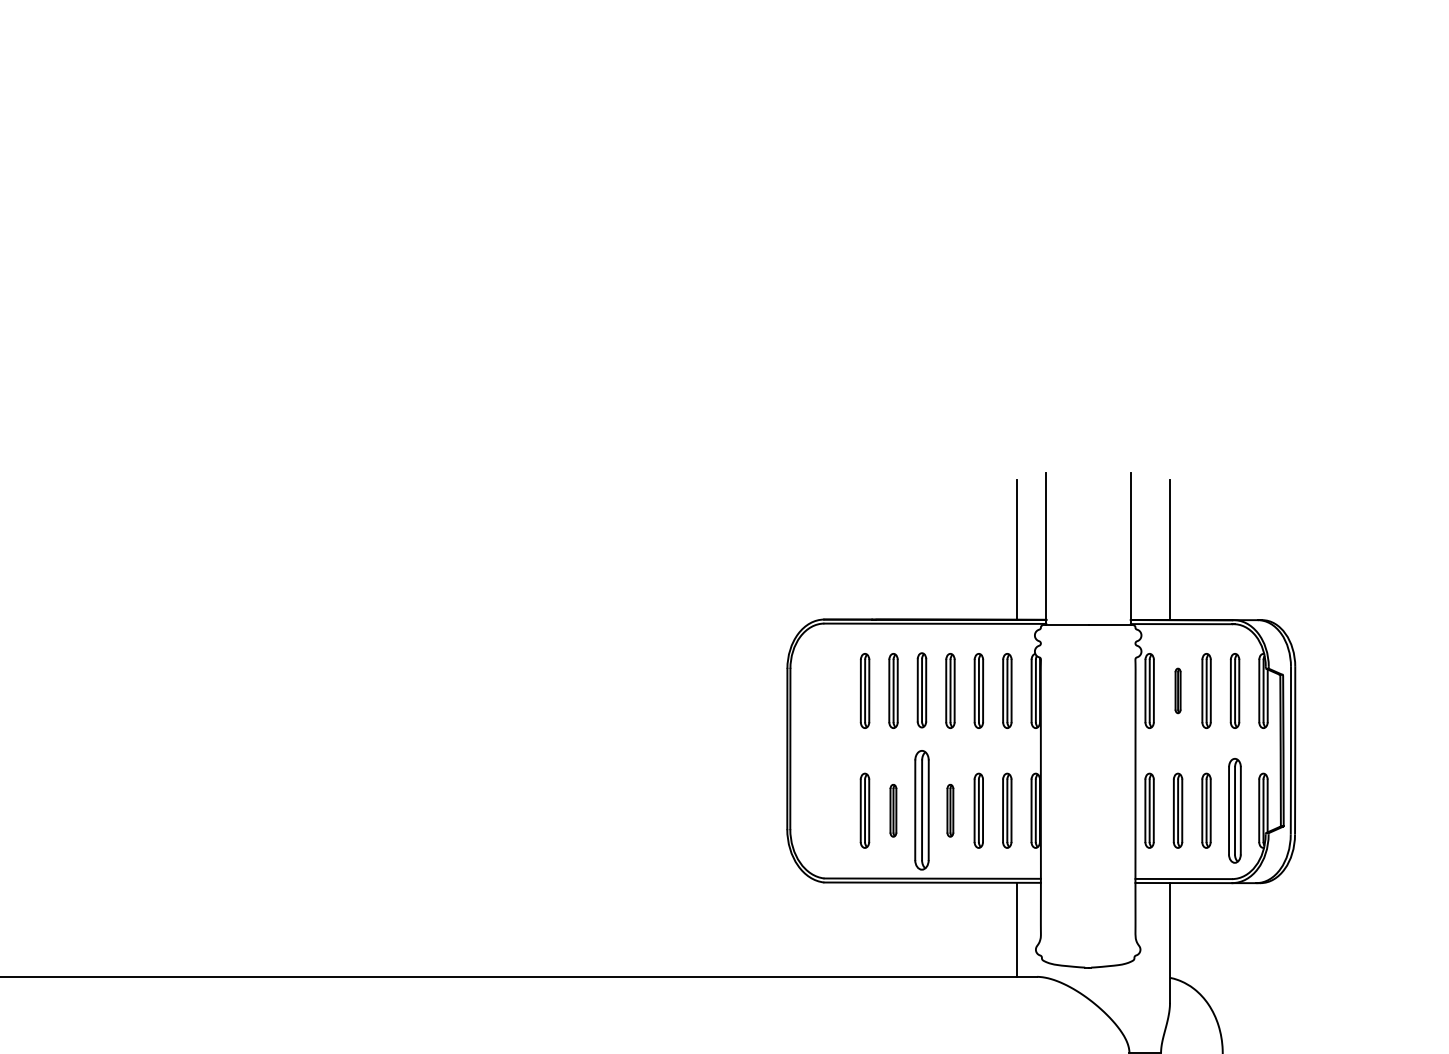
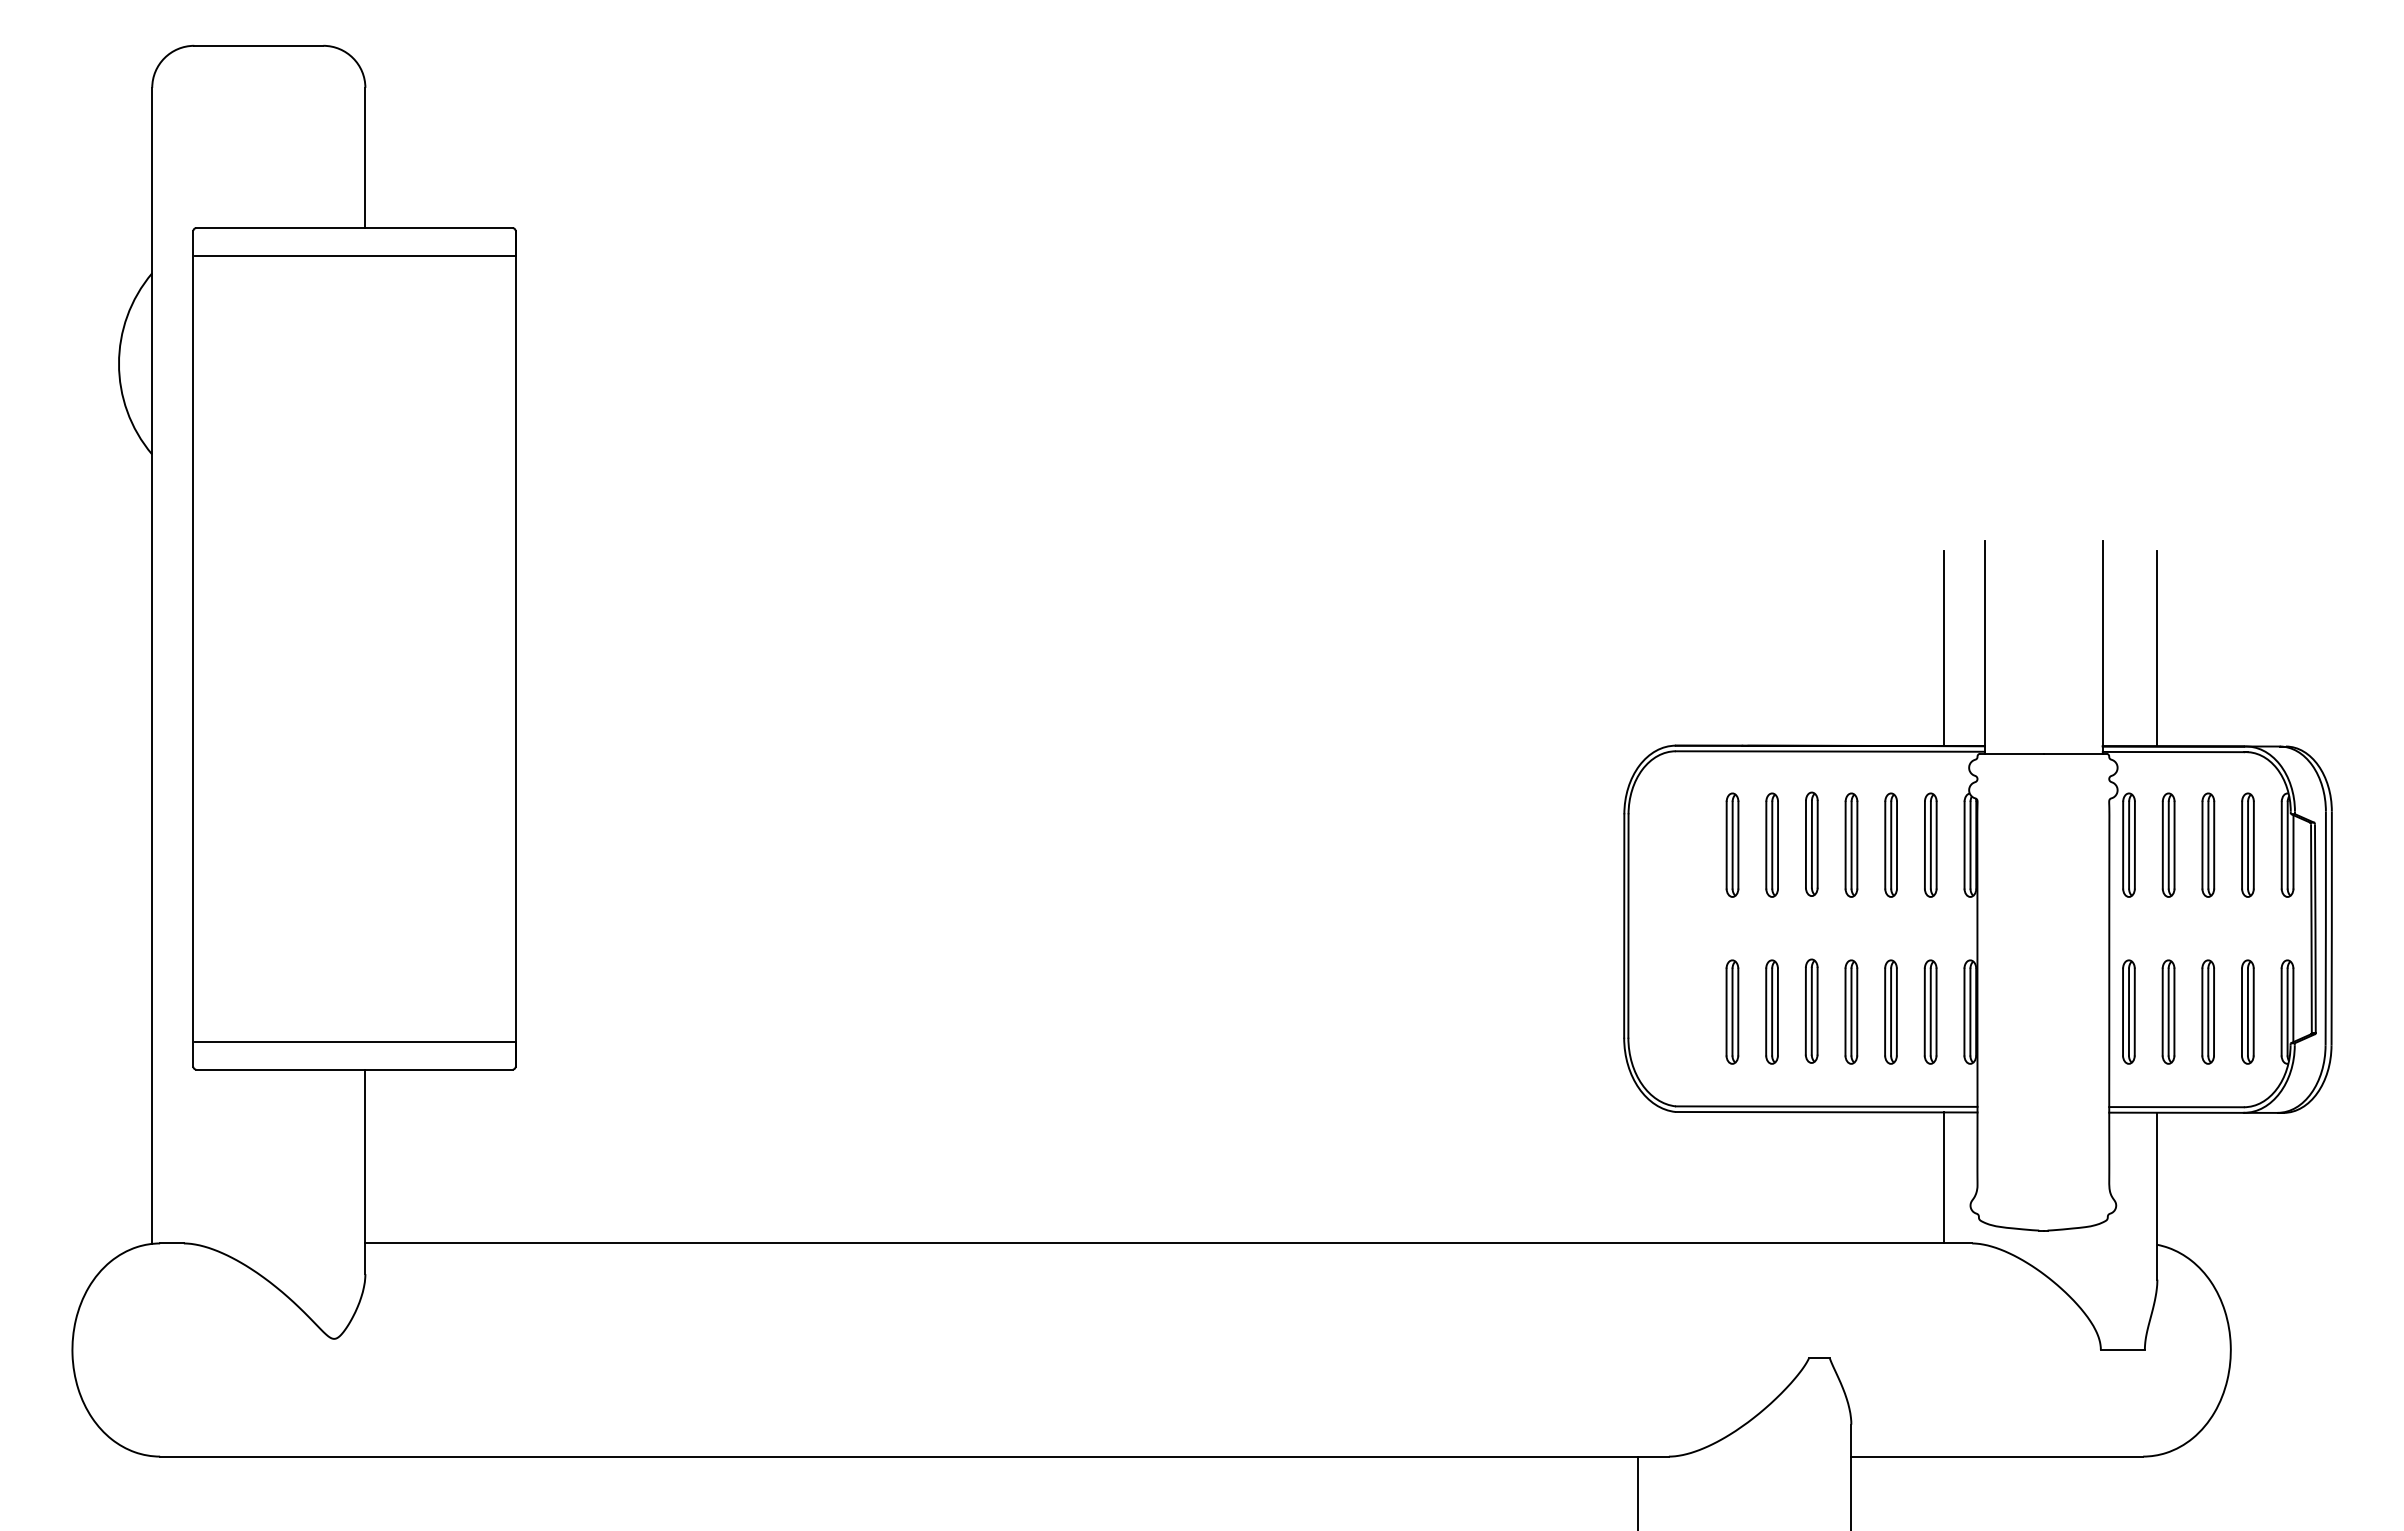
part: (1178, 690) -> (2168, 844), size x1.67
part: (921, 809) -> (1811, 1010), size x0.62
part: (893, 810) -> (1771, 1011), size x1.43
part: (950, 810) -> (1851, 1011), size x1.43
part: (1234, 810) -> (2247, 1011), size x0.71

